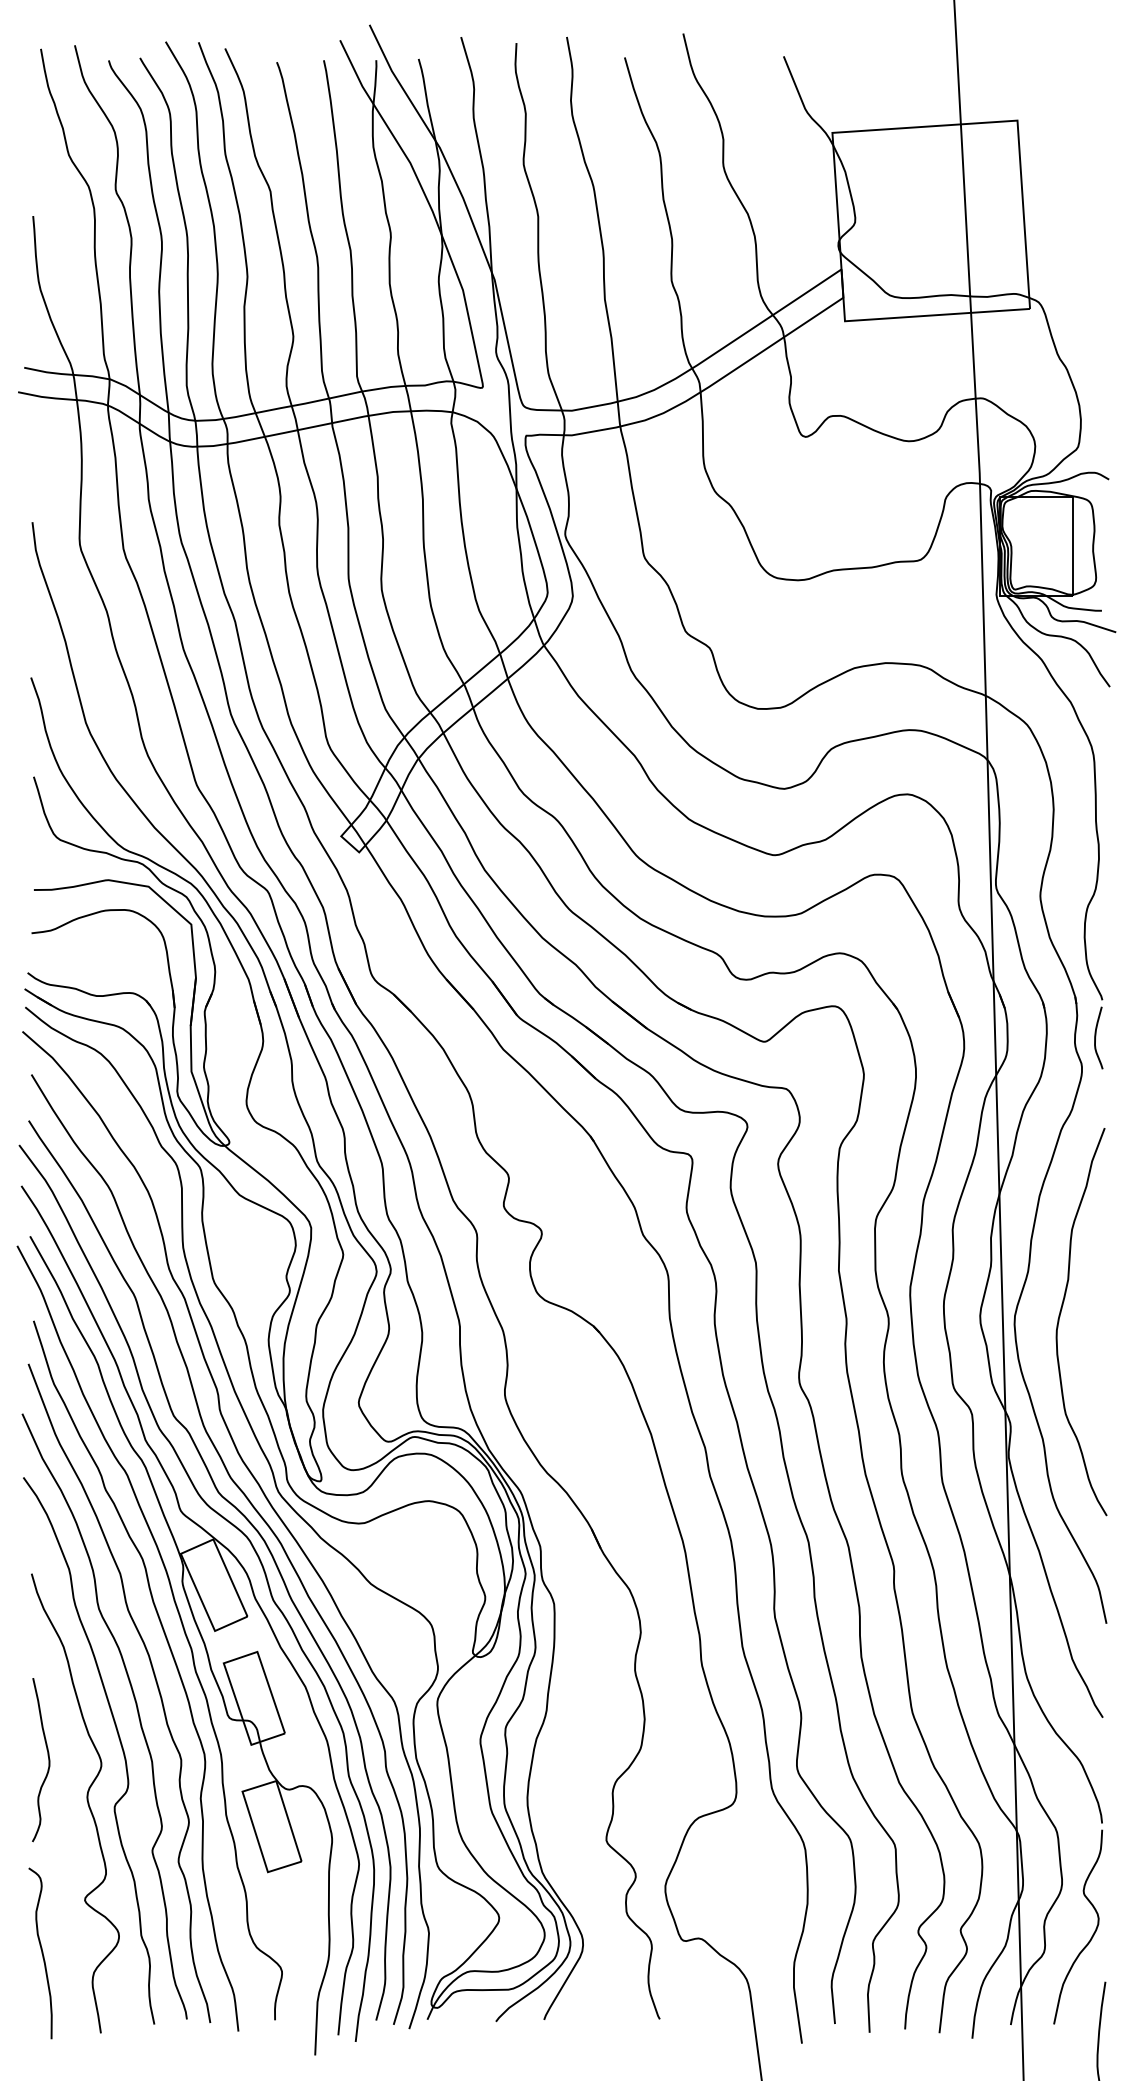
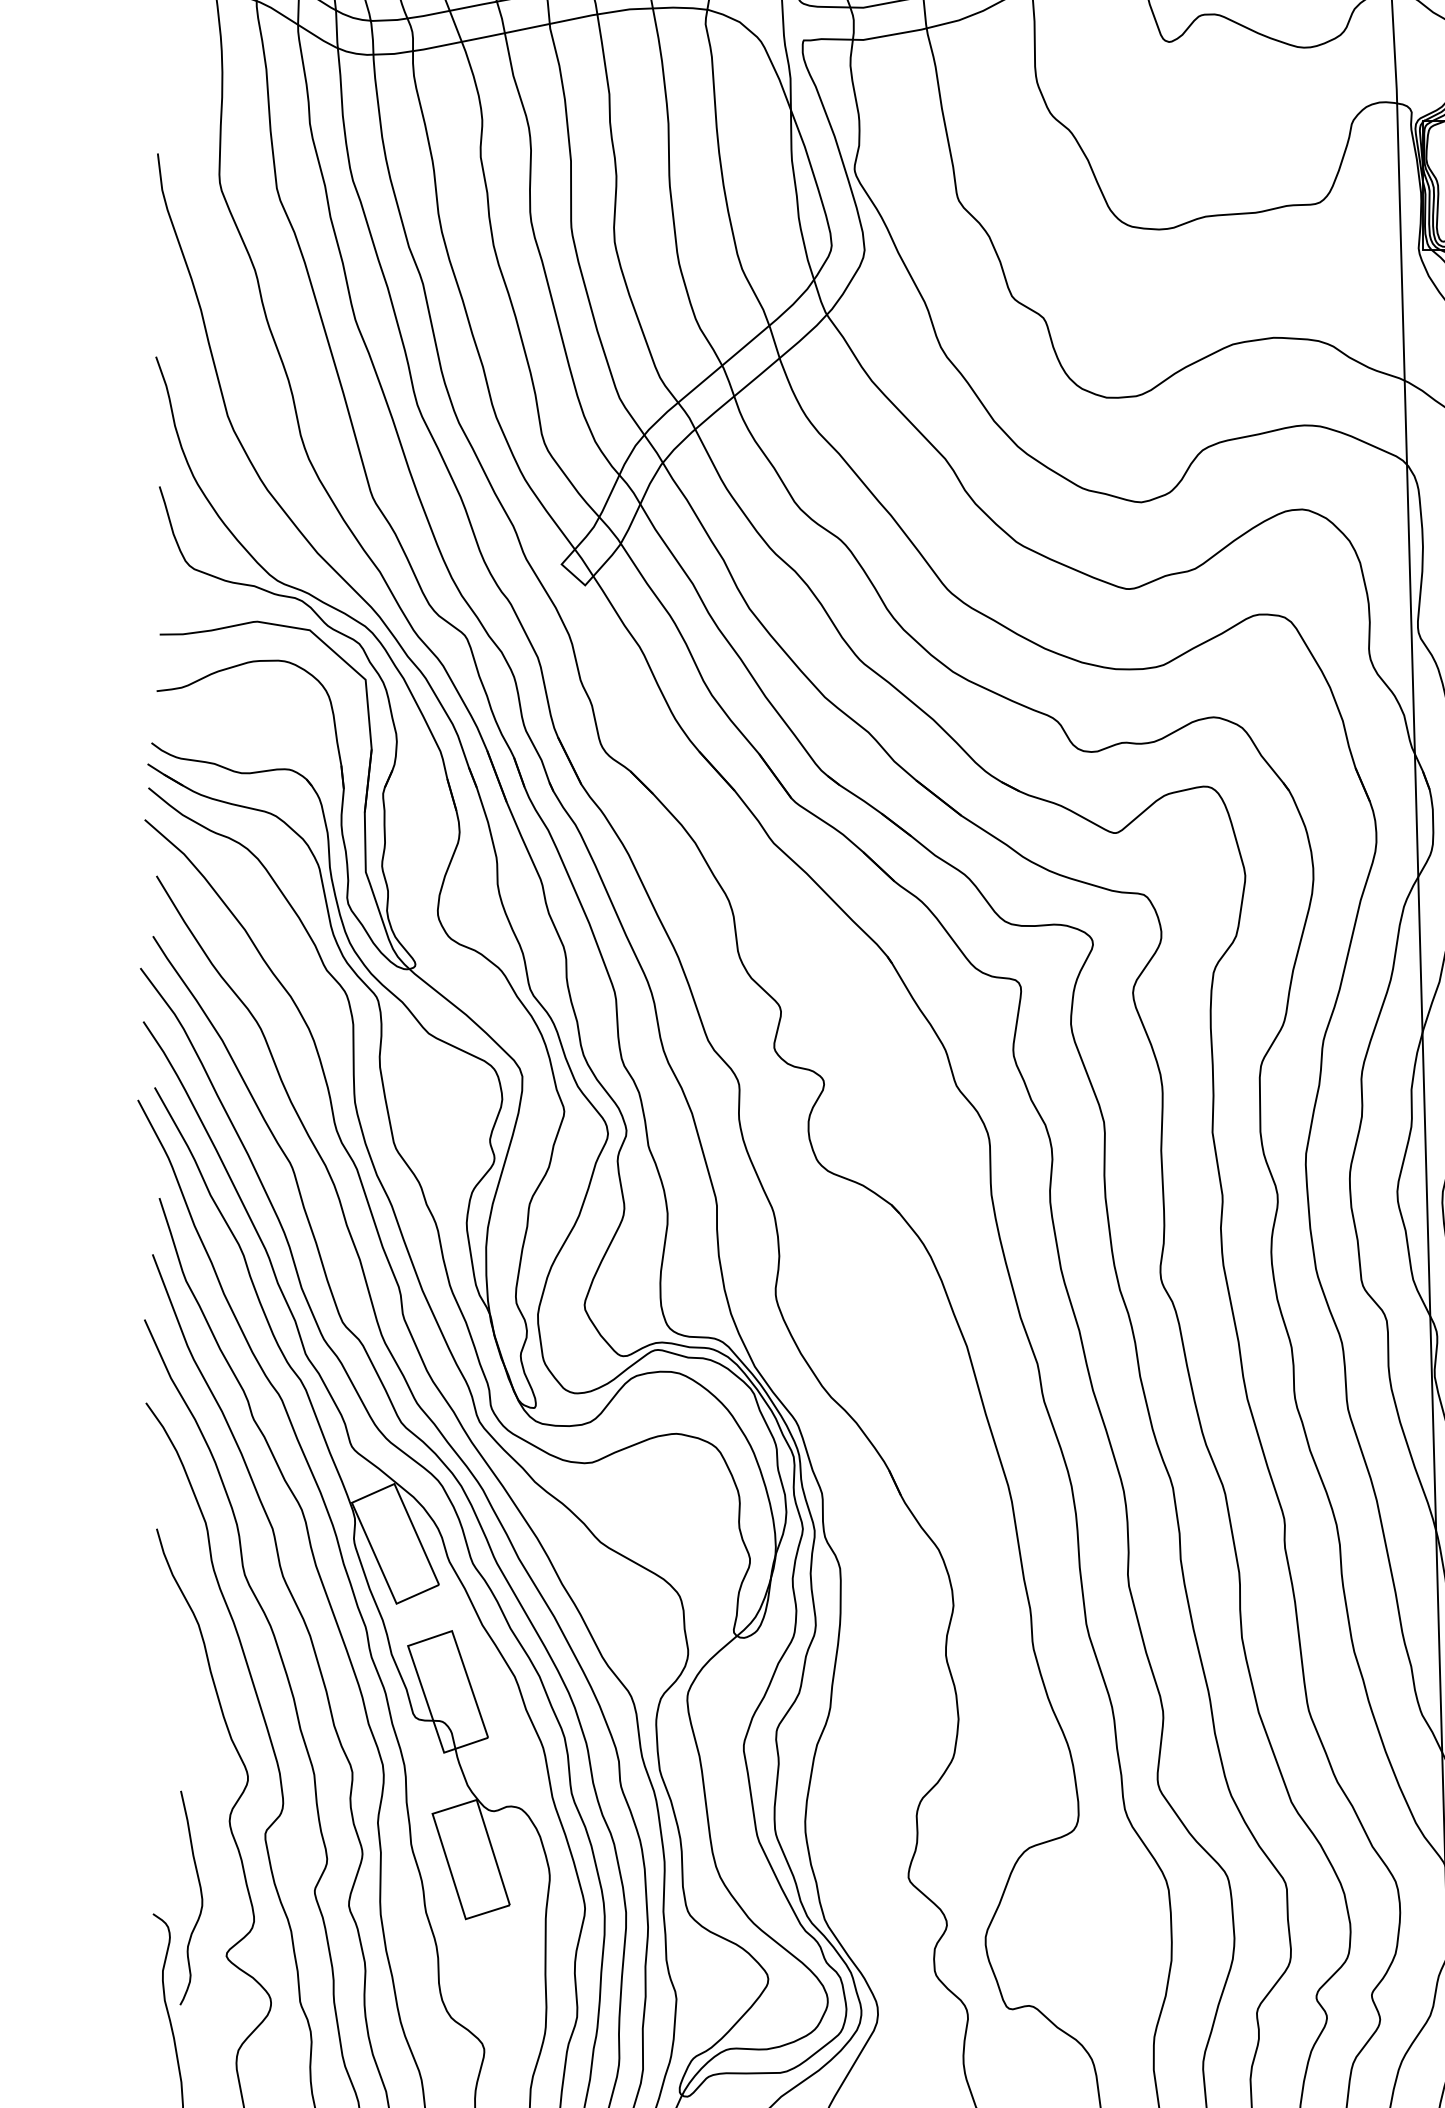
curve: (48, 1760) -> (201, 1898), moved

